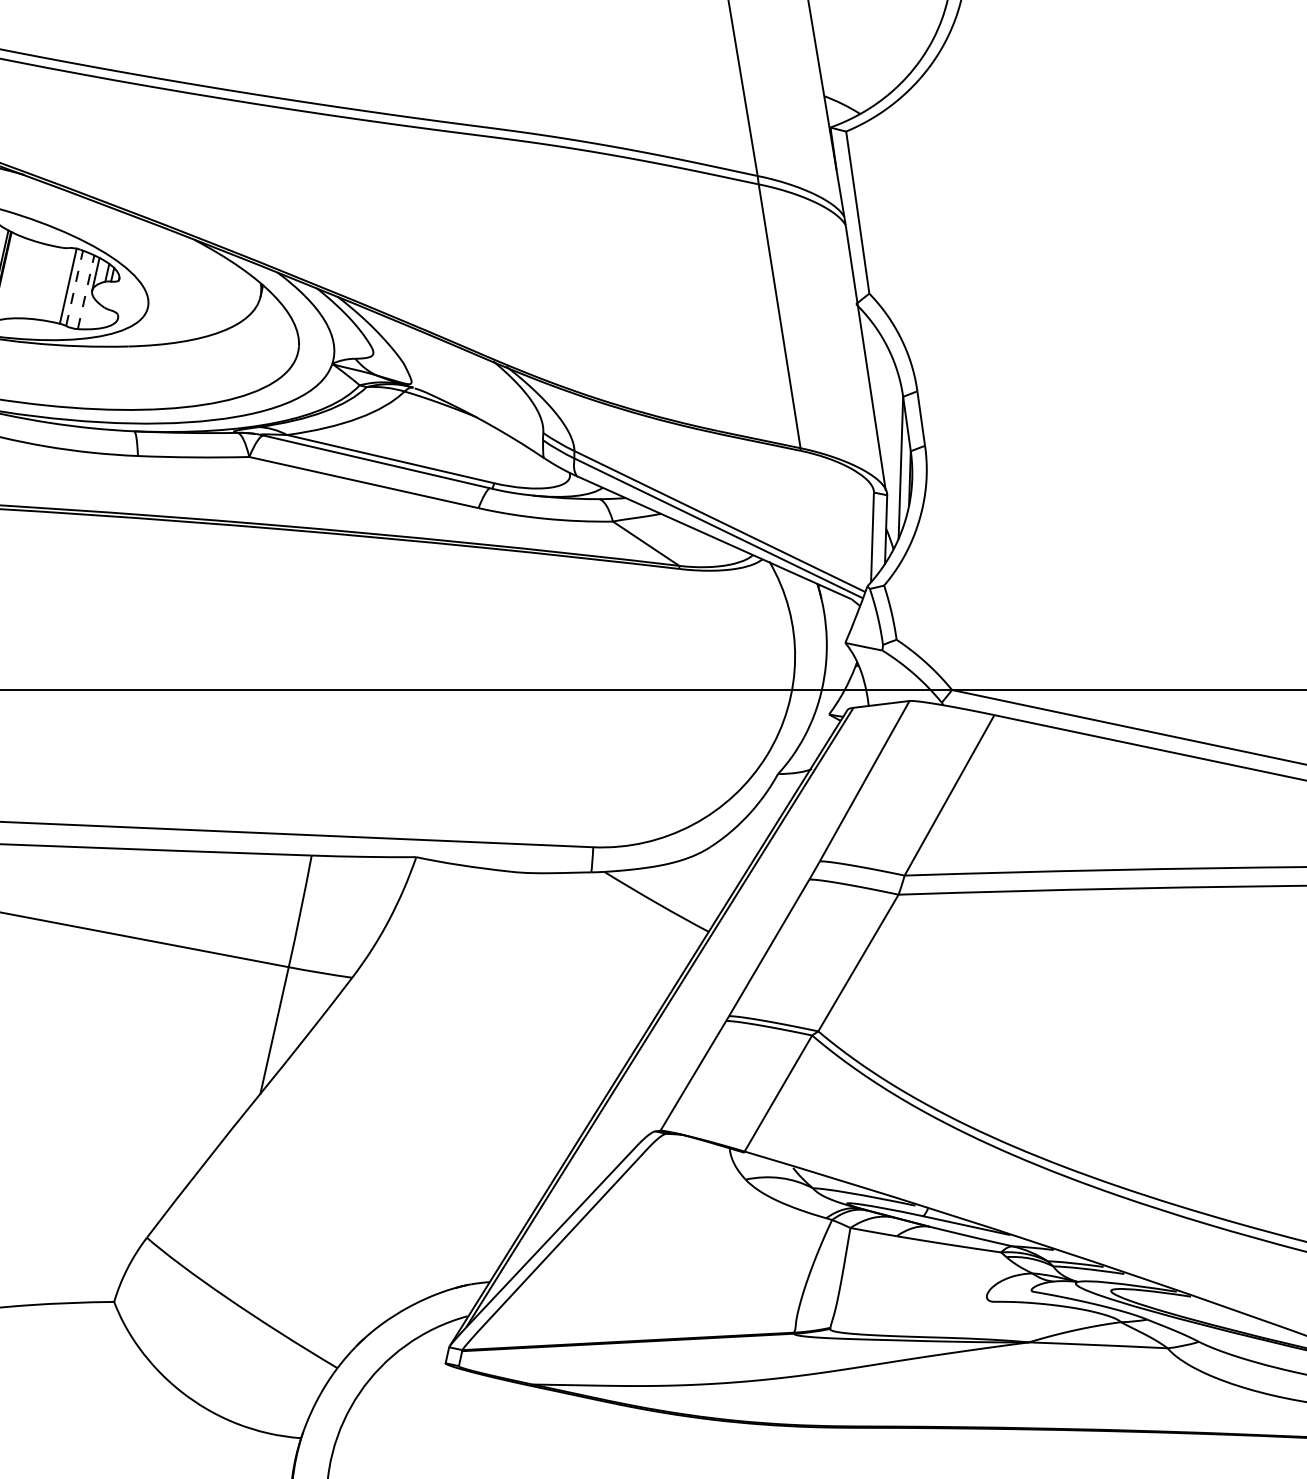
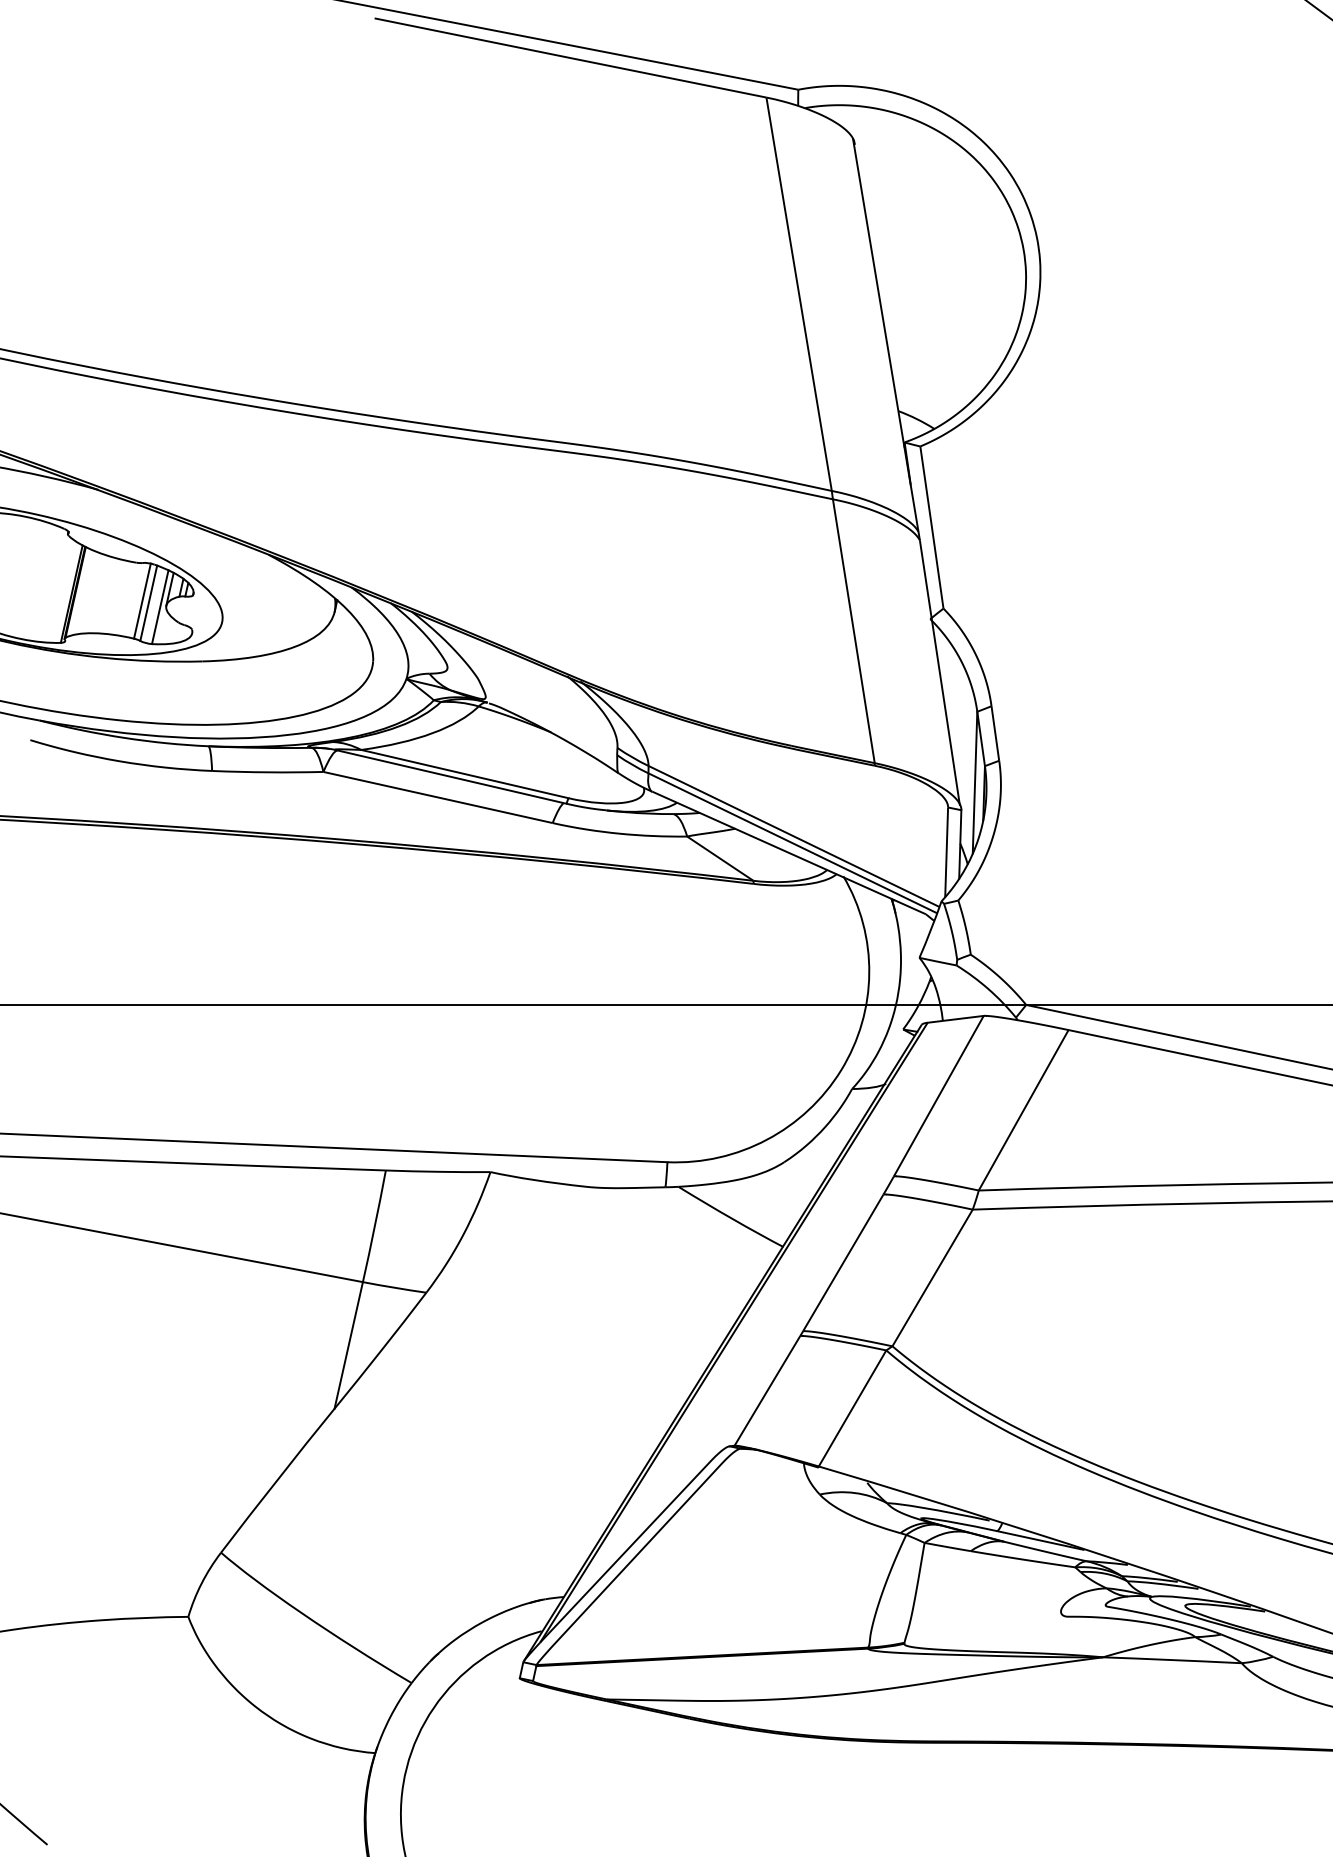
line: (74, 288) -> (148, 603), dashed -> solid
line: (86, 292) -> (160, 607), dashed -> solid

